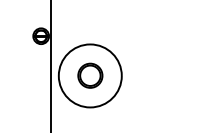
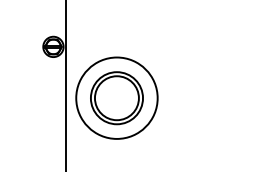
part: (90, 75) -> (117, 97), size x1.67

